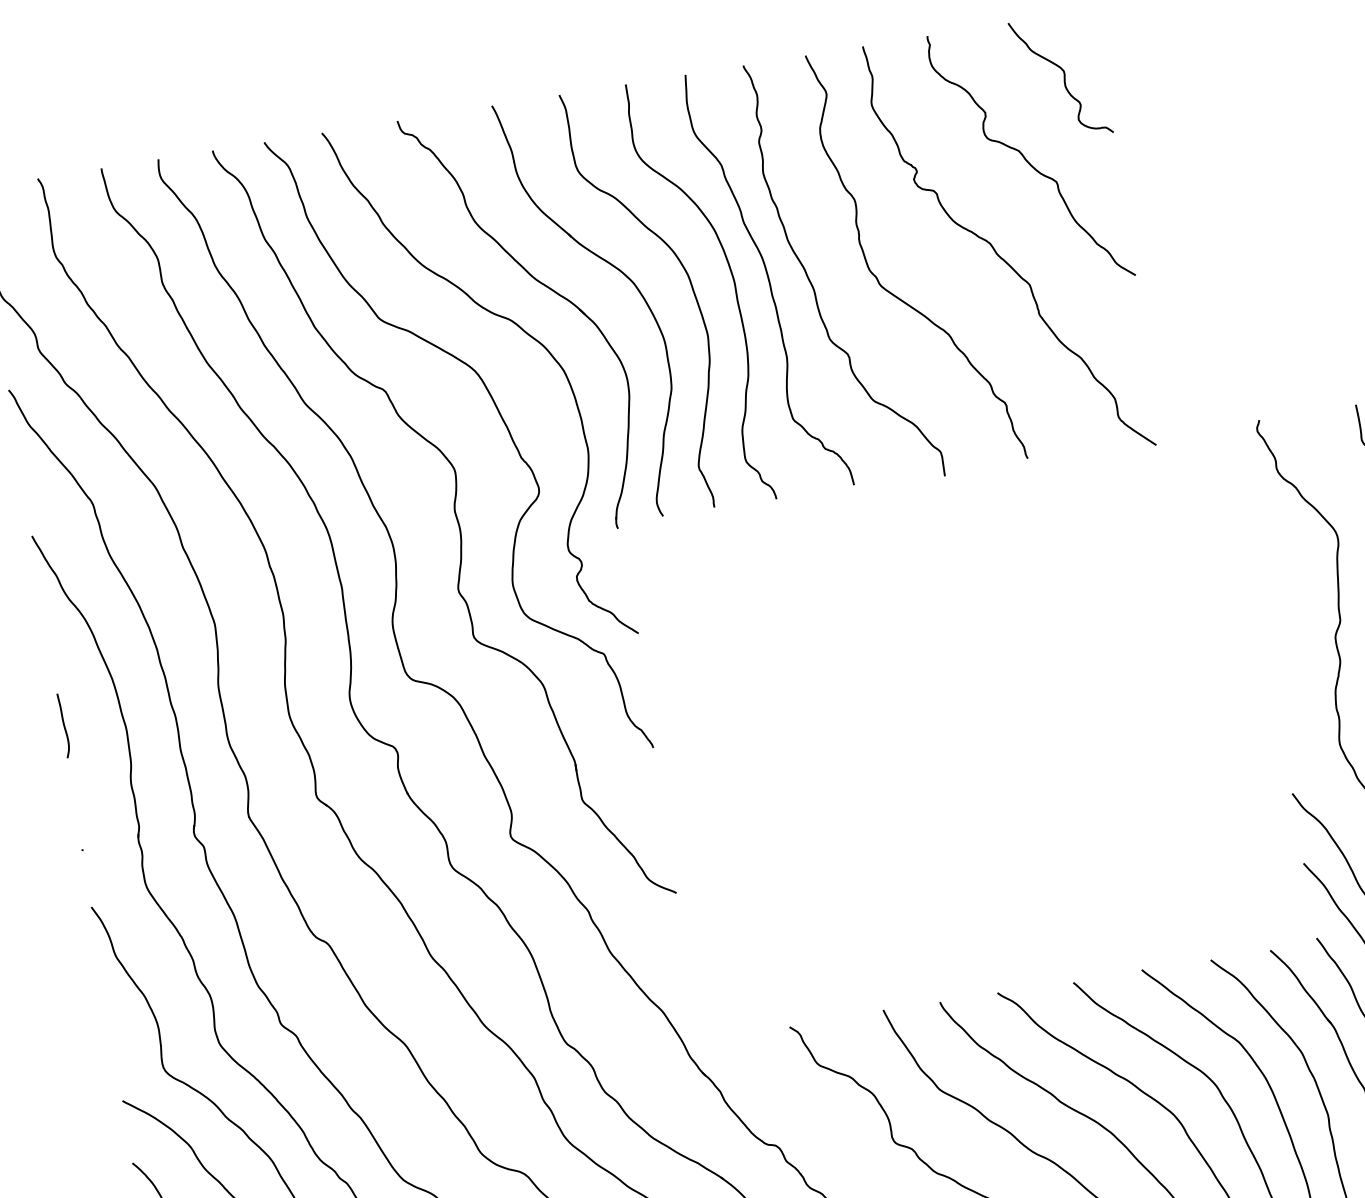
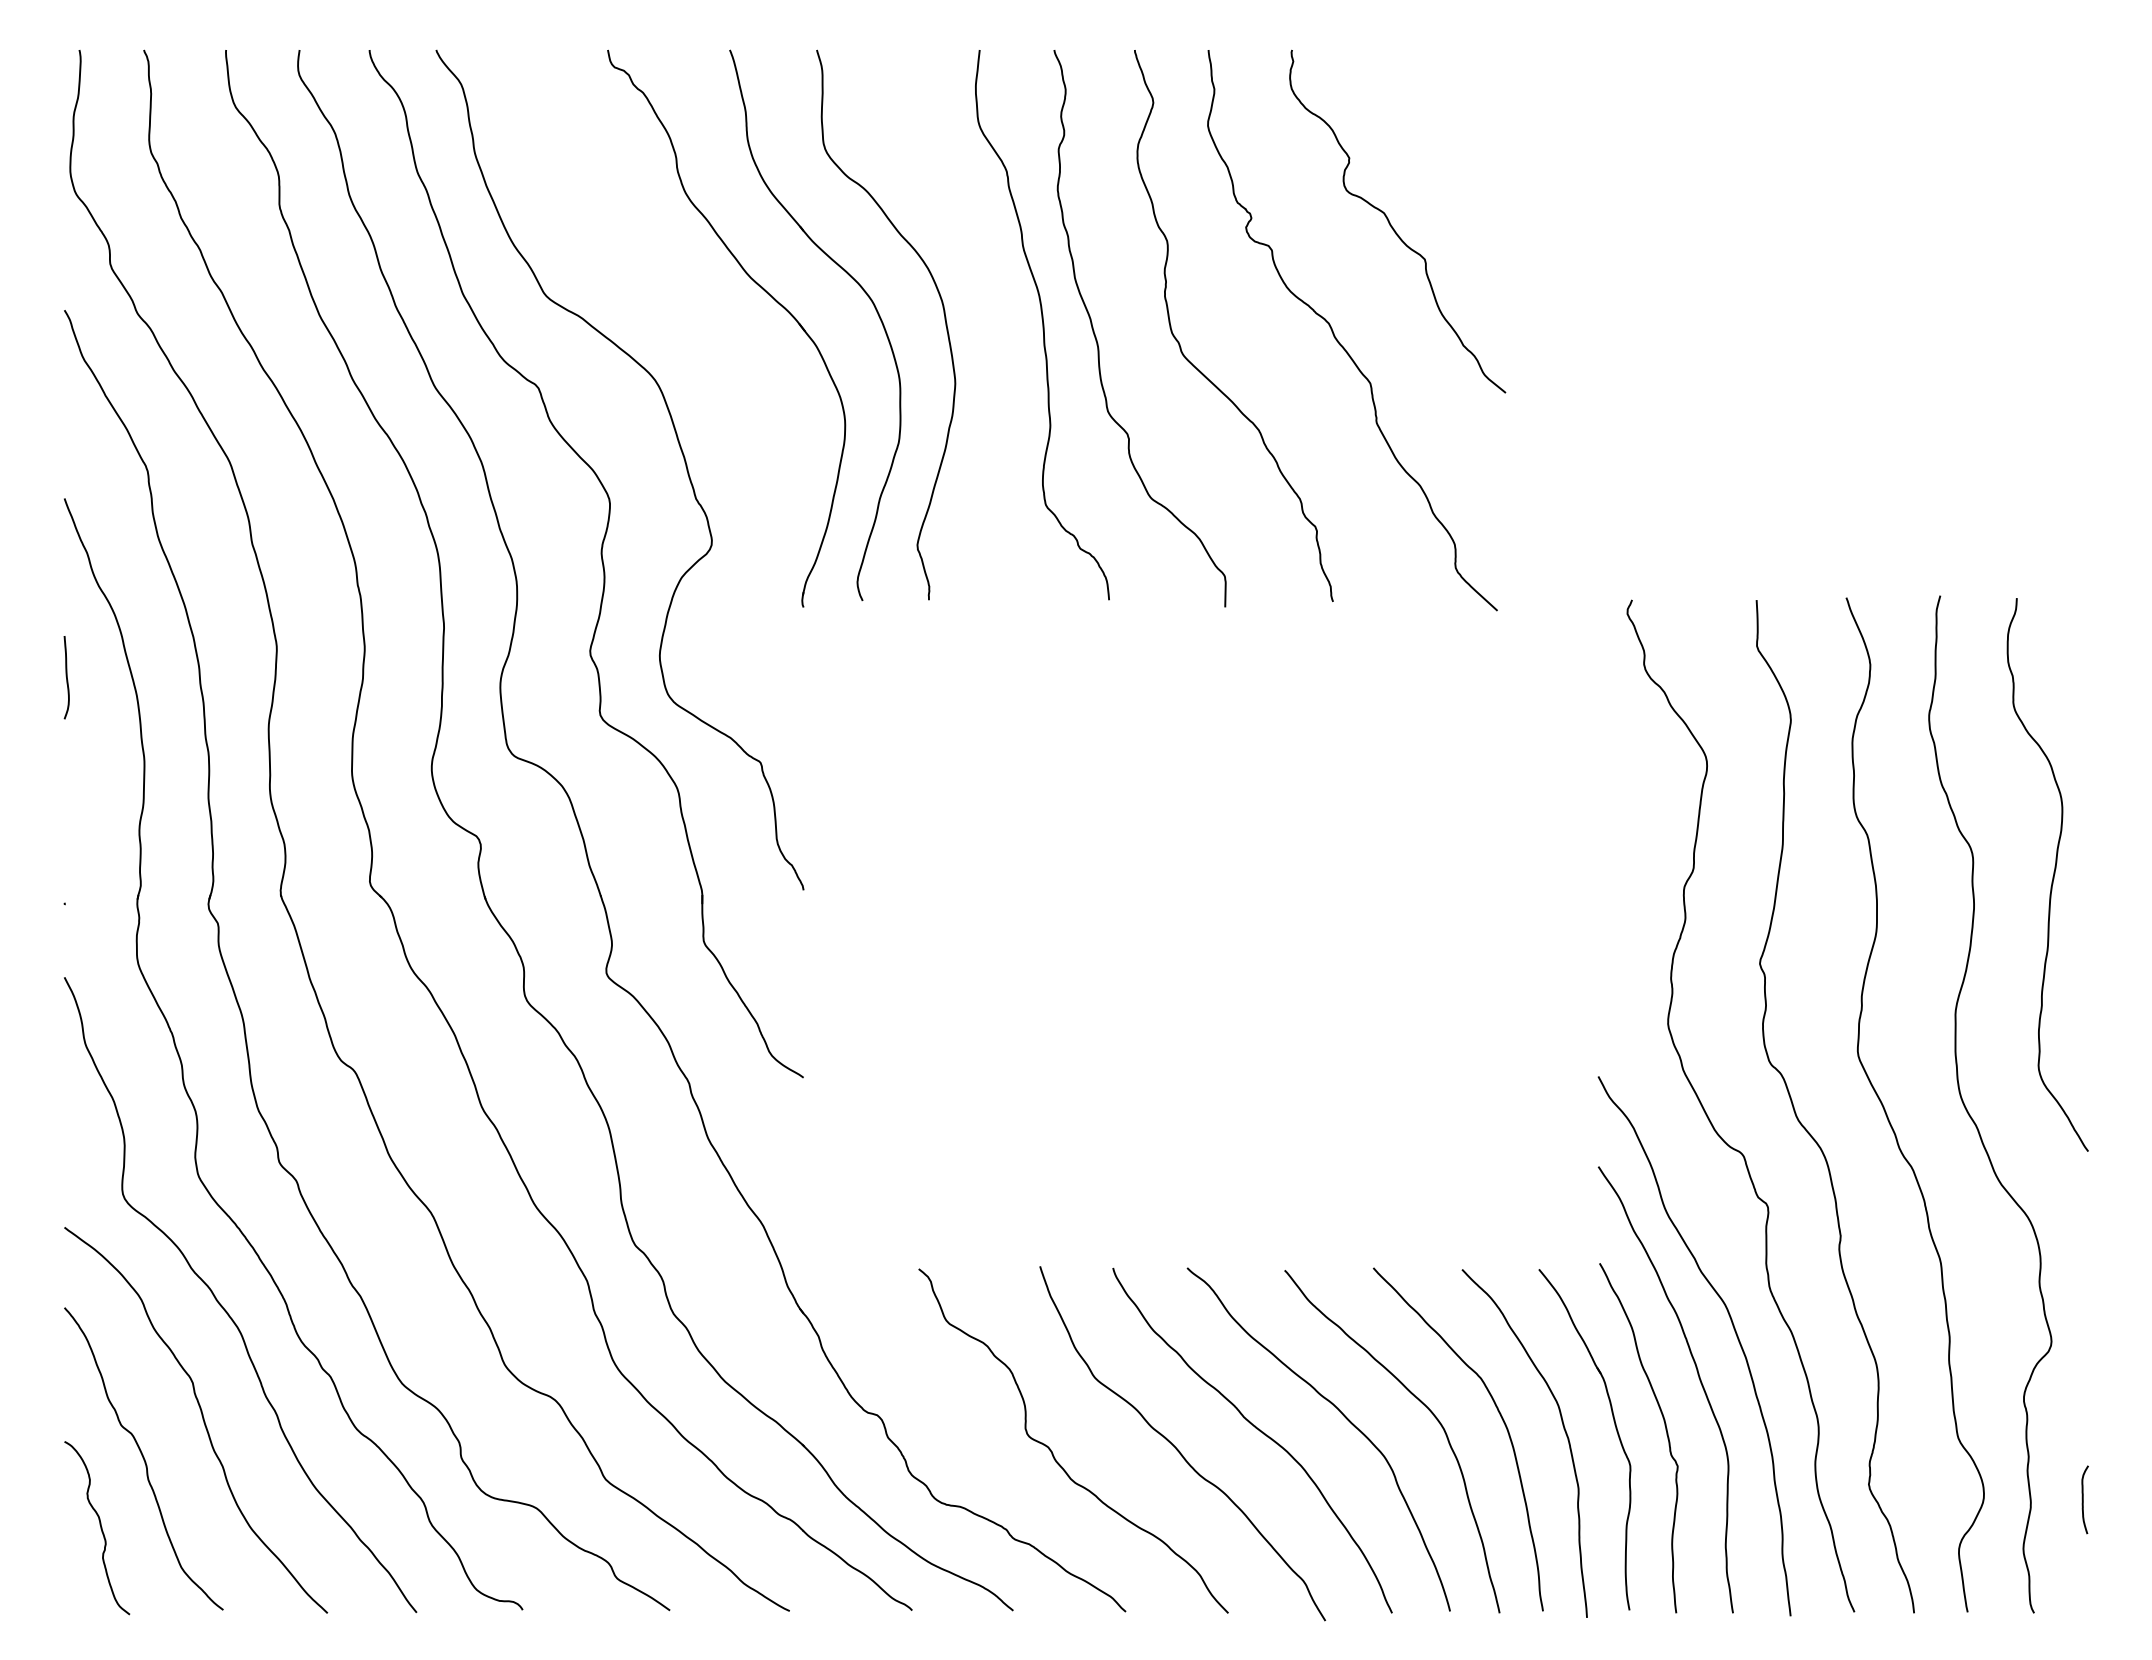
curve: (1064, 77) -> (1455, 129), removed
curve: (734, 286) -> (998, 326), removed
curve: (521, 330) -> (722, 338), removed
curve: (63, 725) -> (66, 677), moved

